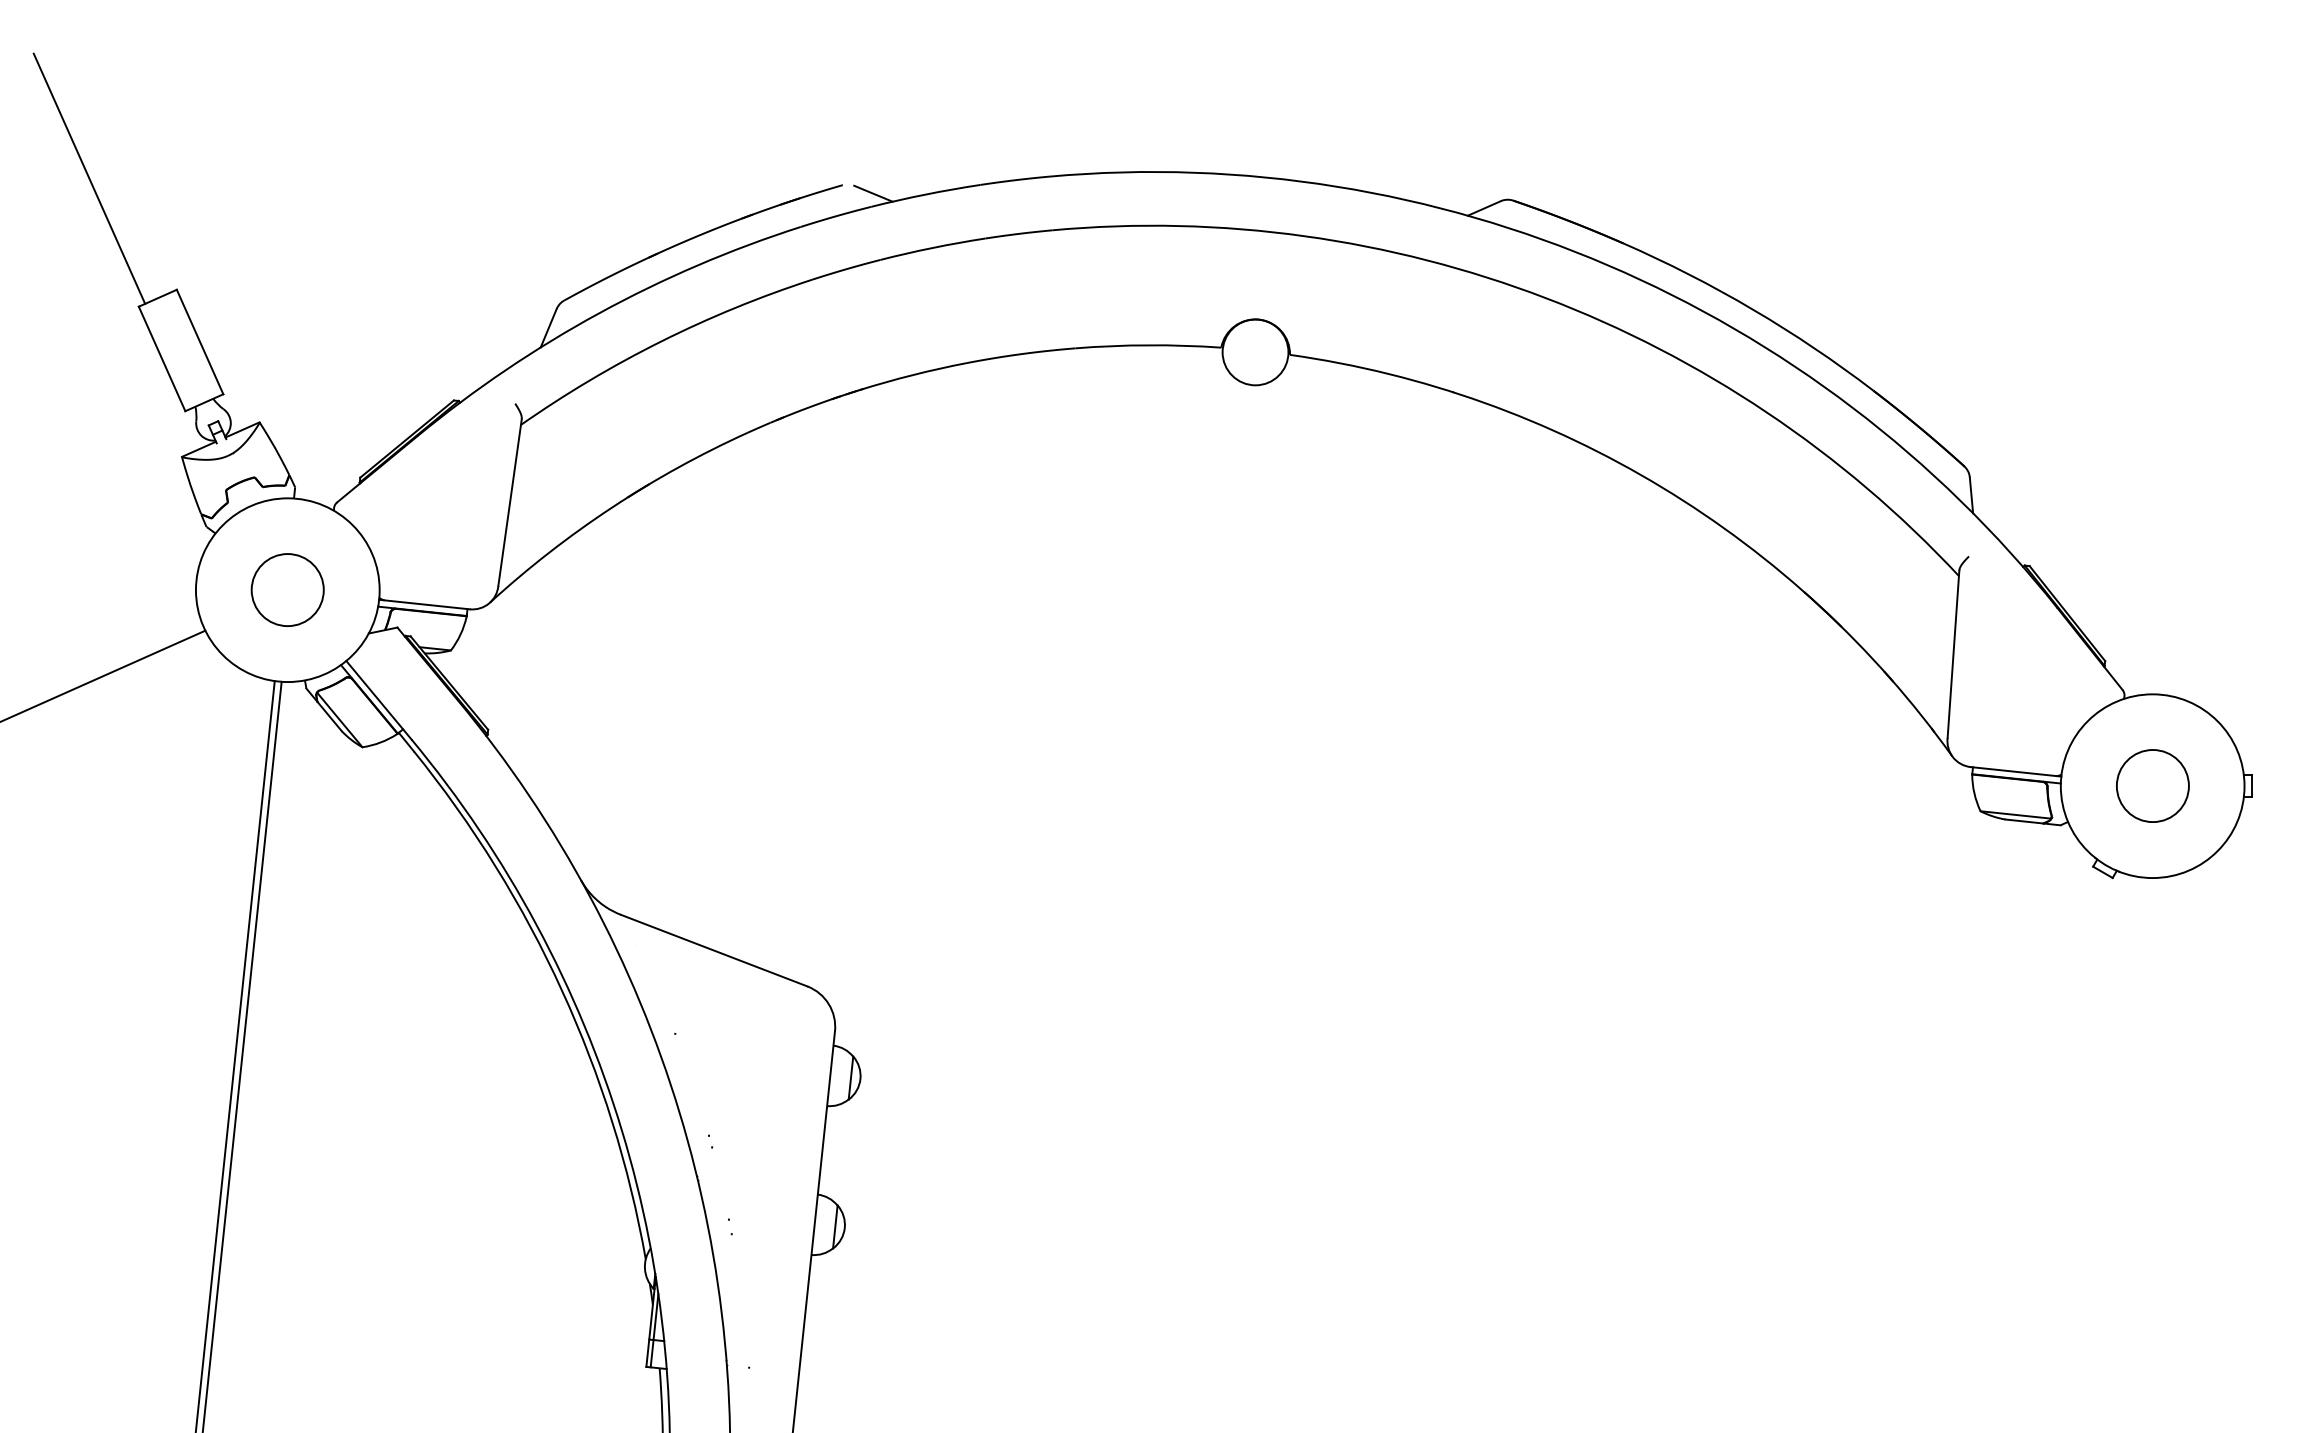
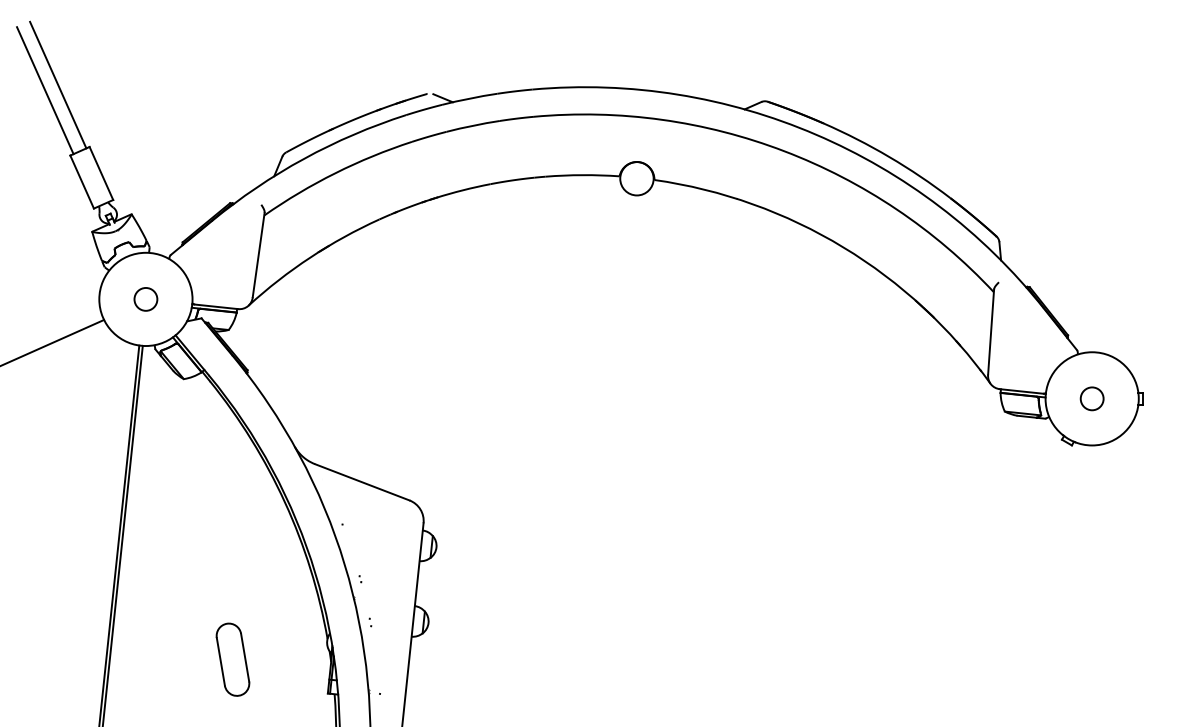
line: (115, 166) -> (58, 84), added
circle: (286, 590) -> (145, 299), size x0.62
circle: (2151, 785) -> (1091, 398), size x0.62
part: (458, 1299) -> (232, 659), added

